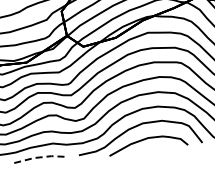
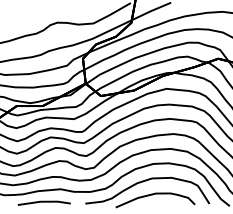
line: (38, 157) -> (44, 201), dashed -> solid

